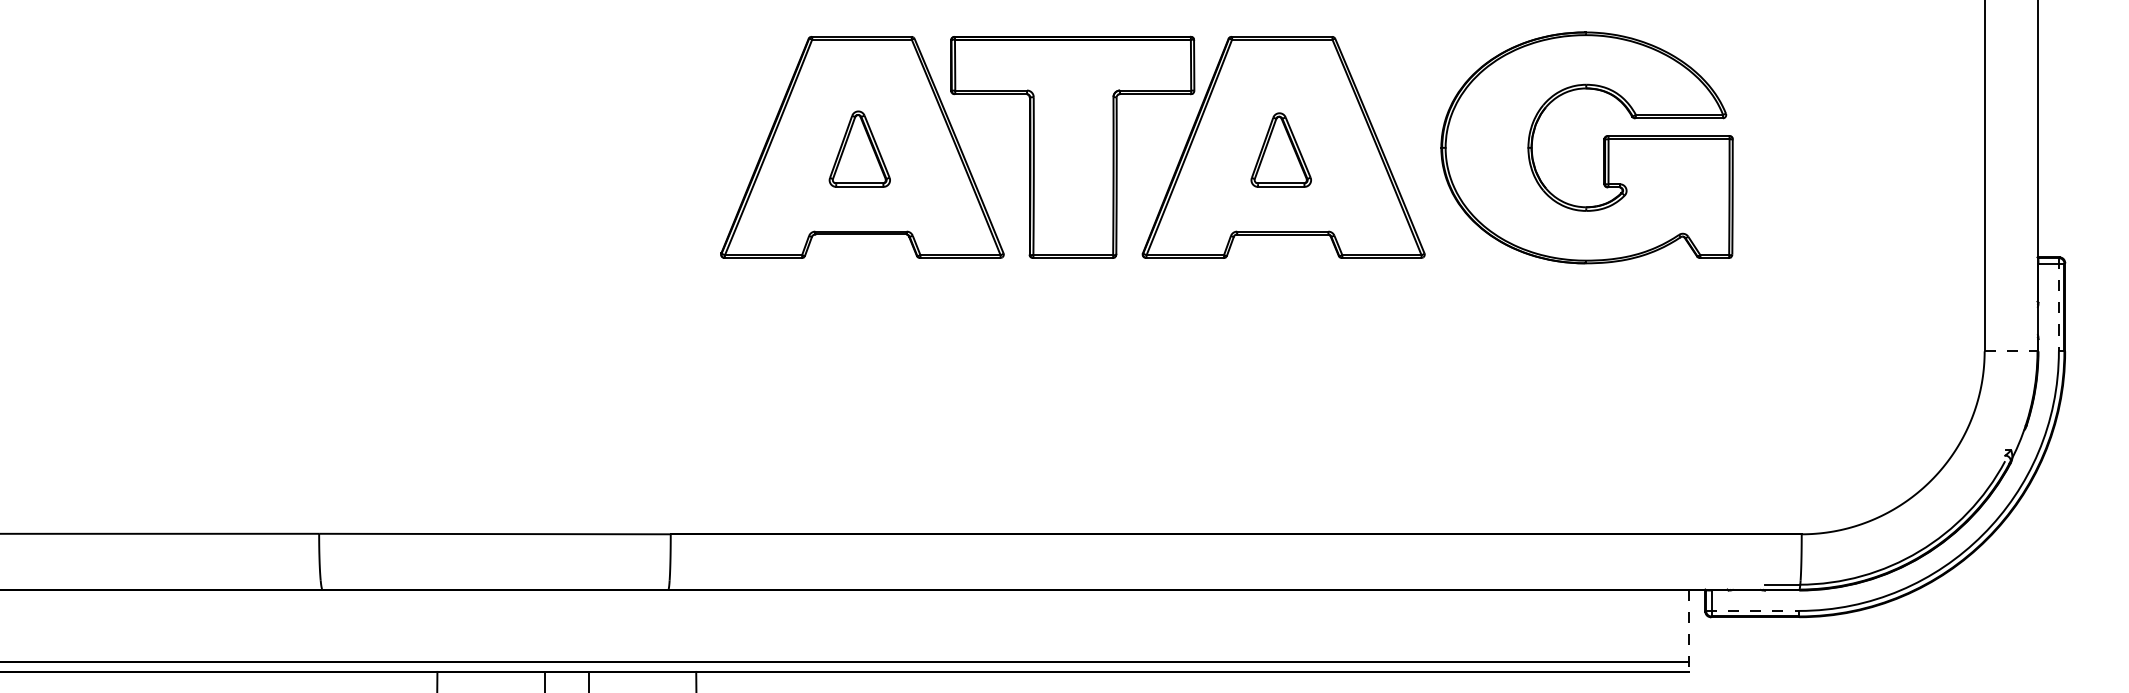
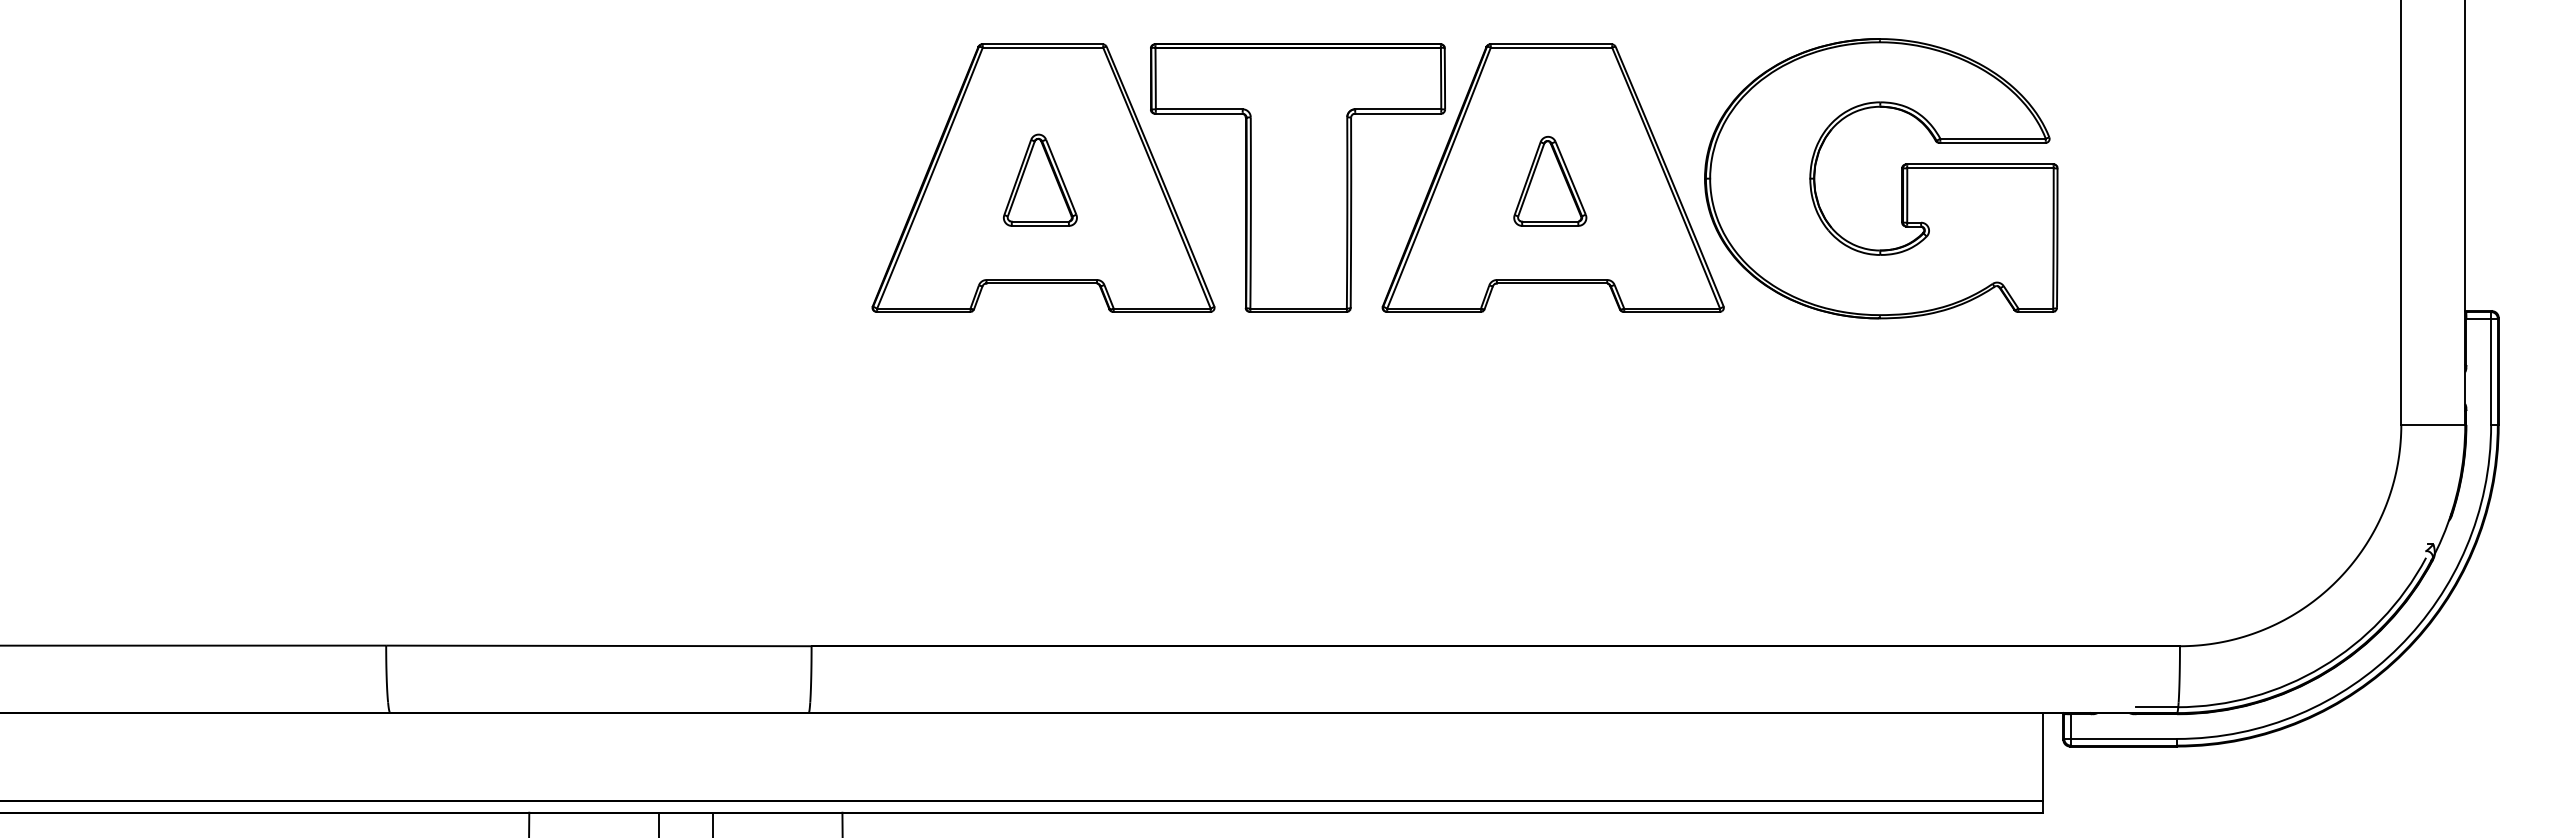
part: (1603, 147) -> (1901, 178), moved
line: (2059, 304) -> (2491, 368), dashed -> solid
line: (2011, 351) -> (2433, 424), dashed -> solid
line: (1753, 610) -> (2121, 738), dashed -> solid
line: (1688, 630) -> (2043, 762), dashed -> solid

